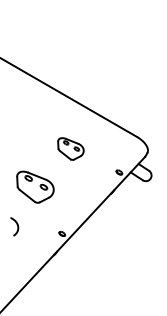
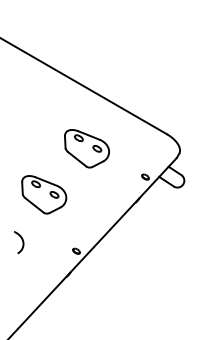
part: (70, 148) -> (86, 148), size x1.43

